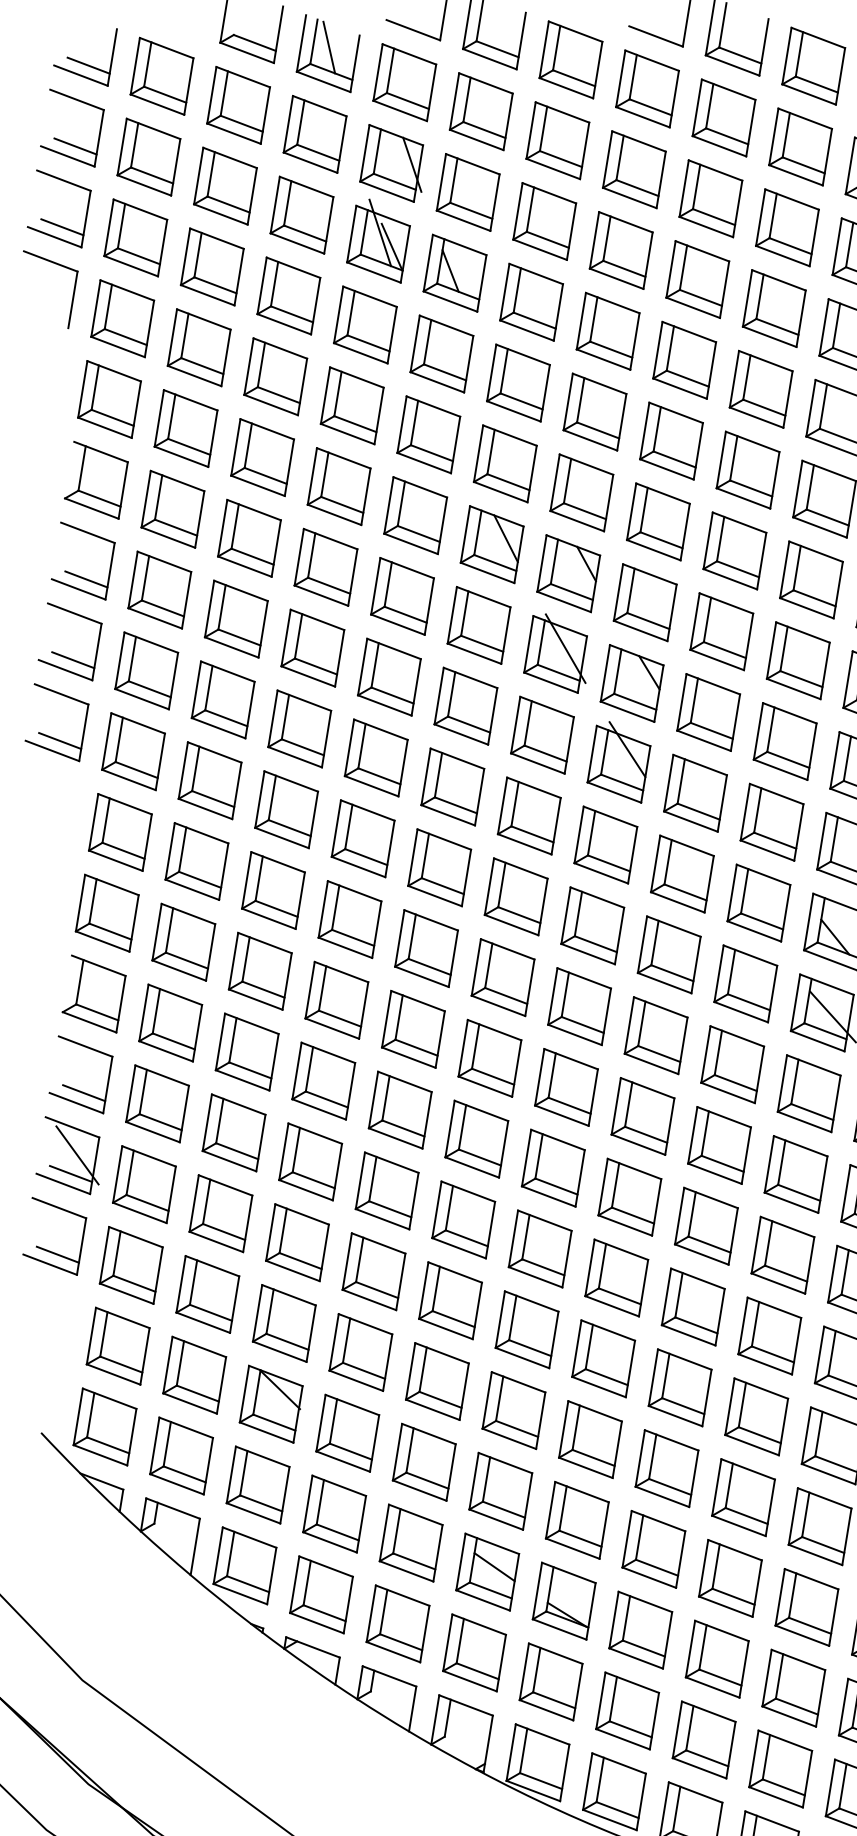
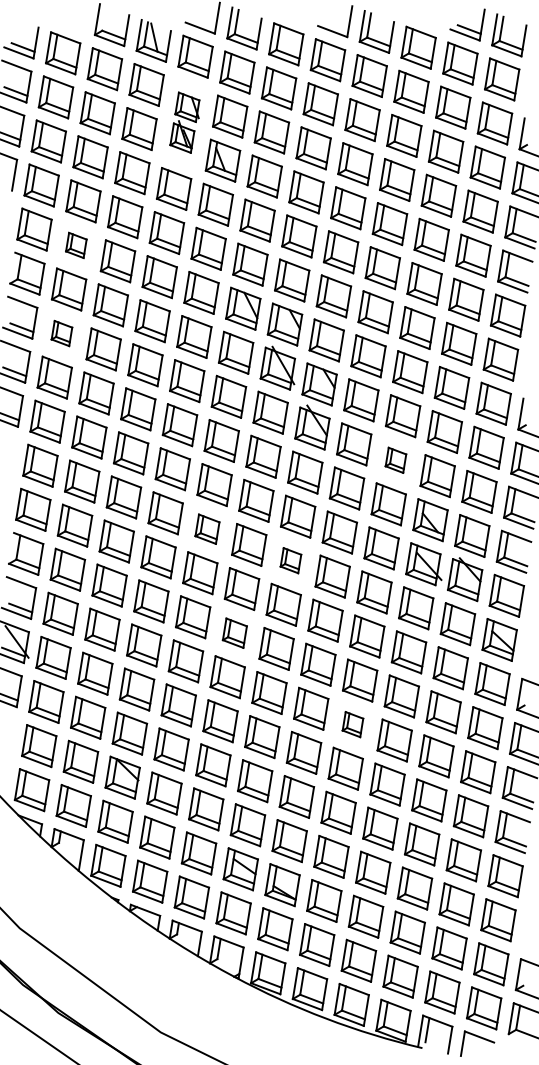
part: (384, 203) -> (184, 122), size x0.7
part: (186, 428) -> (76, 245), size x0.6
part: (158, 589) -> (61, 333), size x0.6
part: (771, 822) -> (395, 460), size x0.6
part: (426, 949) -> (207, 529), size x0.7
part: (578, 1006) -> (290, 560), size x0.6
part: (476, 1139) -> (234, 633), size x0.7
part: (692, 1306) -> (352, 724), size x0.6

